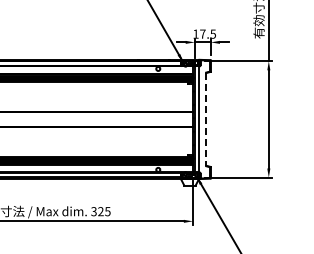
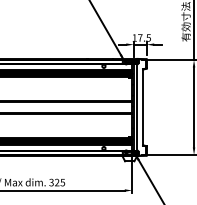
line: (206, 119) -> (143, 107), dashed -> solid

